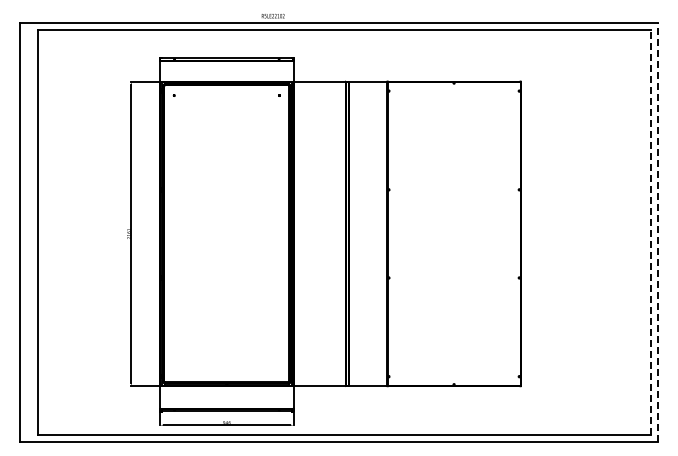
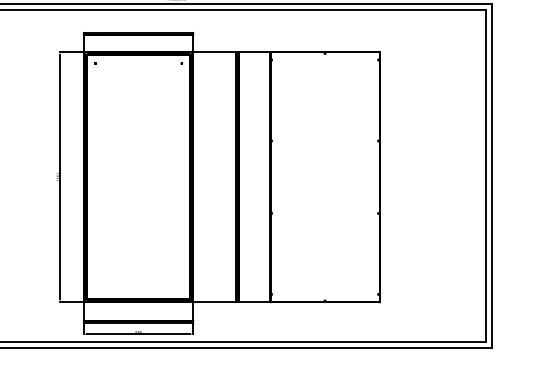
line: (650, 232) -> (486, 176), dashed -> solid
line: (657, 232) -> (492, 176), dashed -> solid

